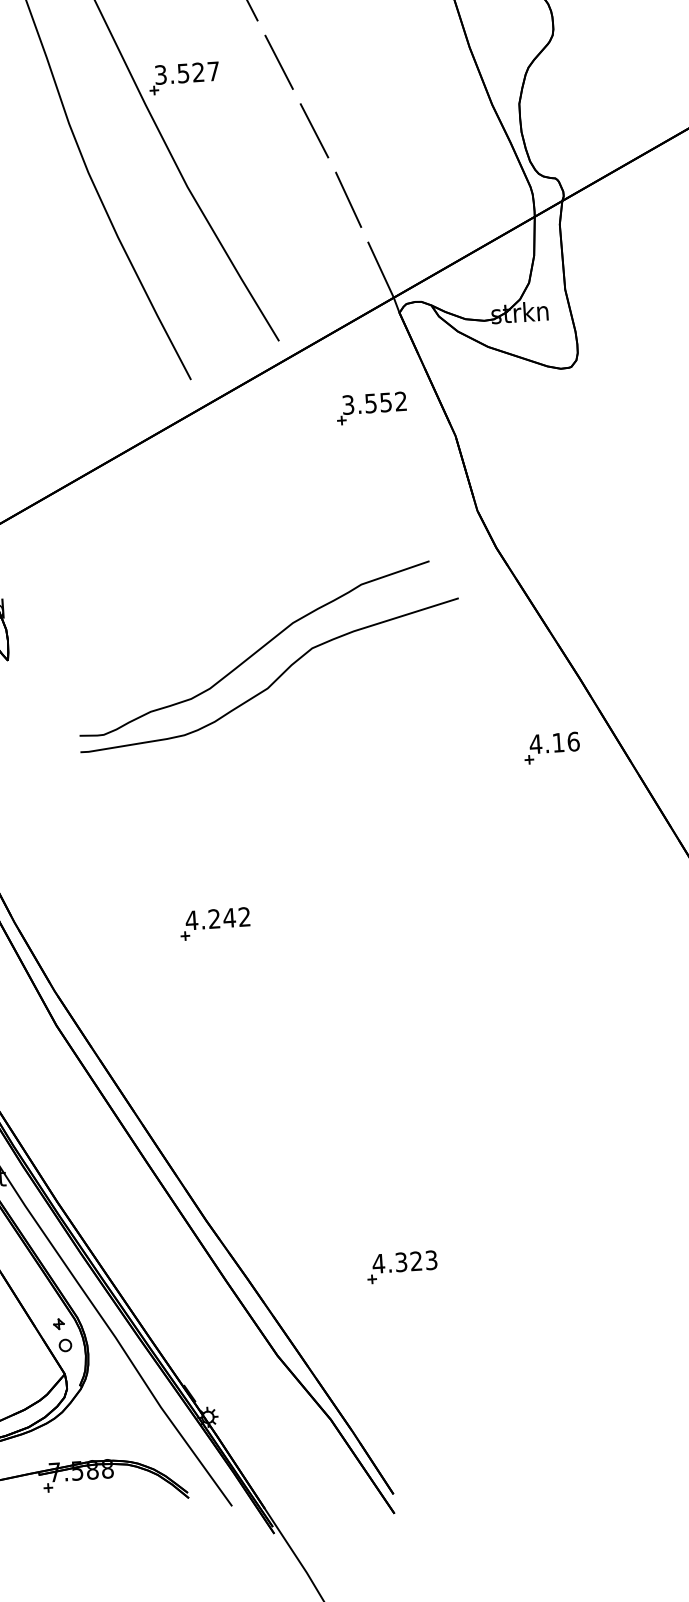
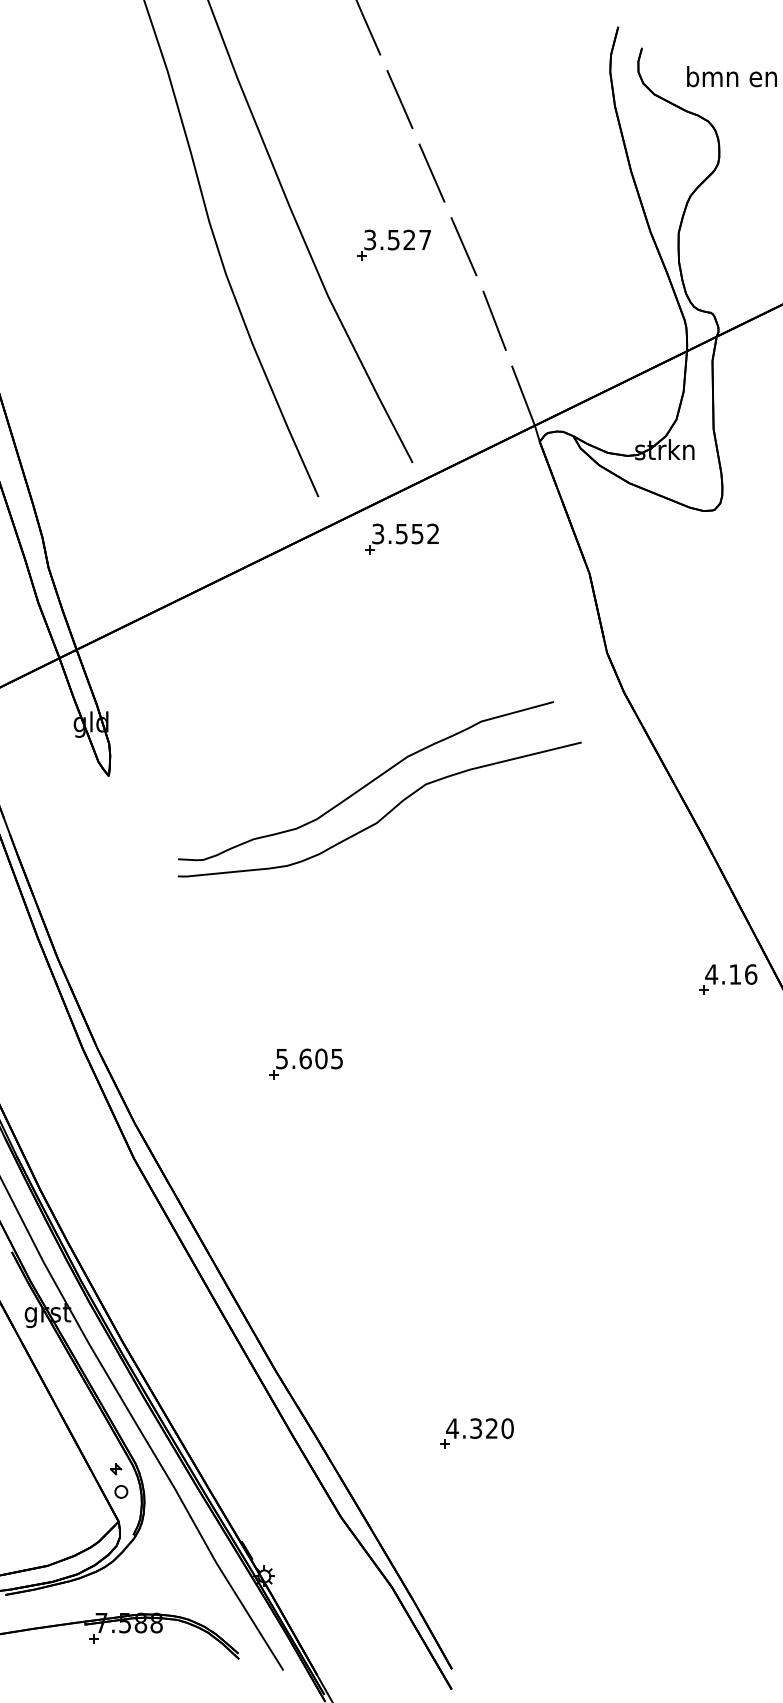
part: (183, 77) -> (393, 244), moved
part: (370, 407) -> (401, 538), moved
part: (552, 747) -> (728, 979), moved
text: (217, 918) -> (308, 1058), 4.242 -> 5.605
text: (431, 1260) -> (507, 1428), 4.323 -> 4.320

